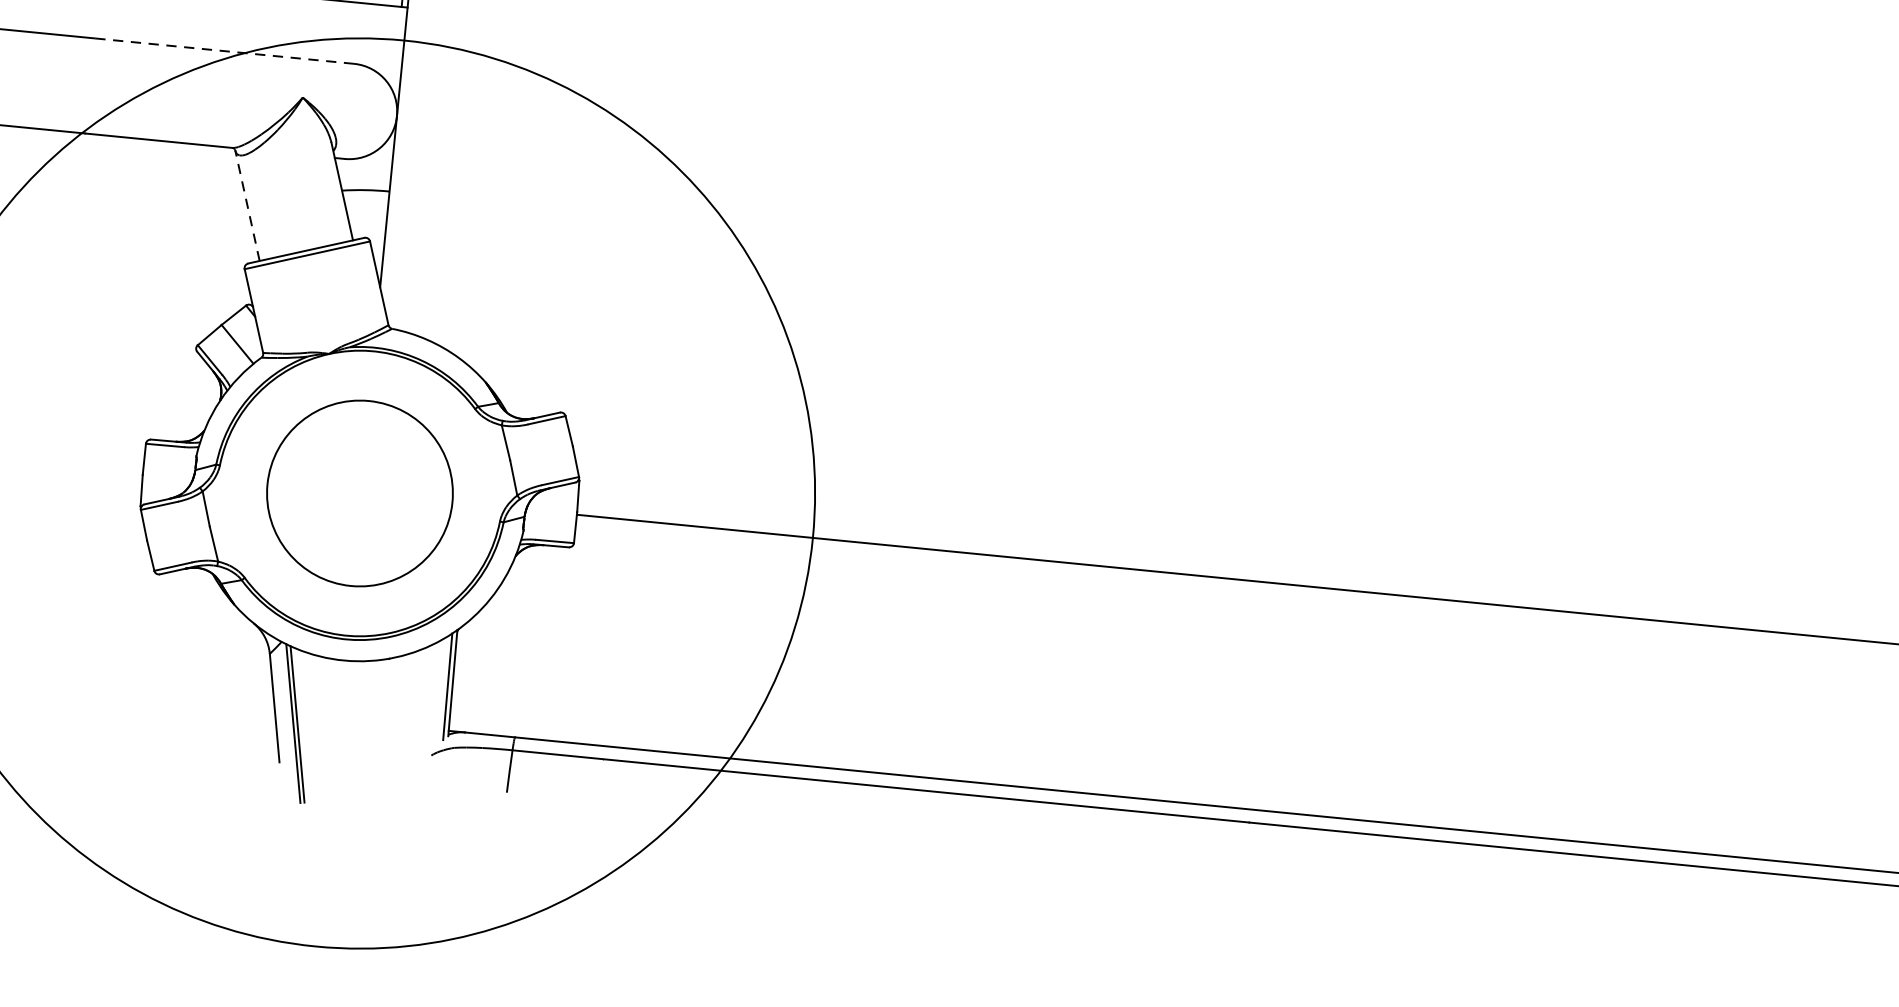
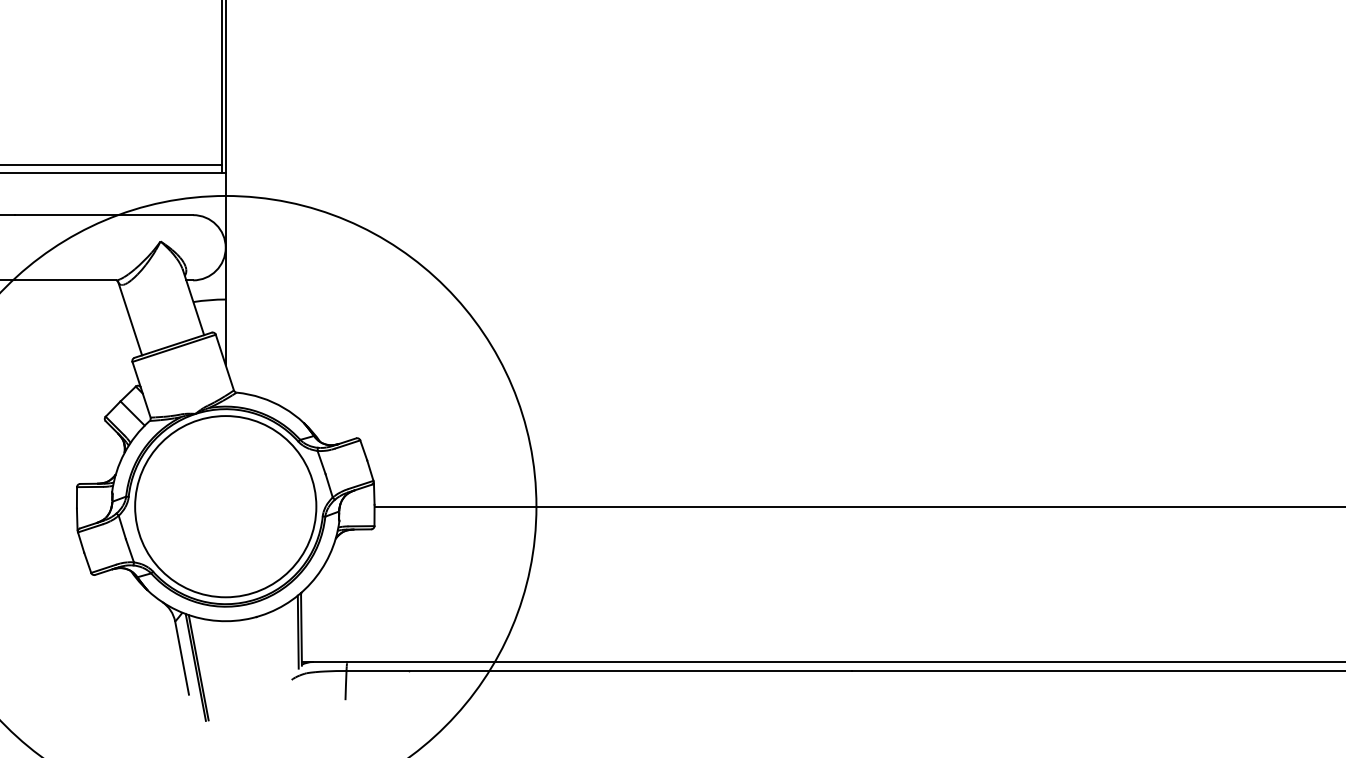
line: (224, 51) -> (104, 215), dashed -> solid
line: (248, 205) -> (130, 318), dashed -> solid
circle: (359, 493) -> (225, 506), size x1.43

